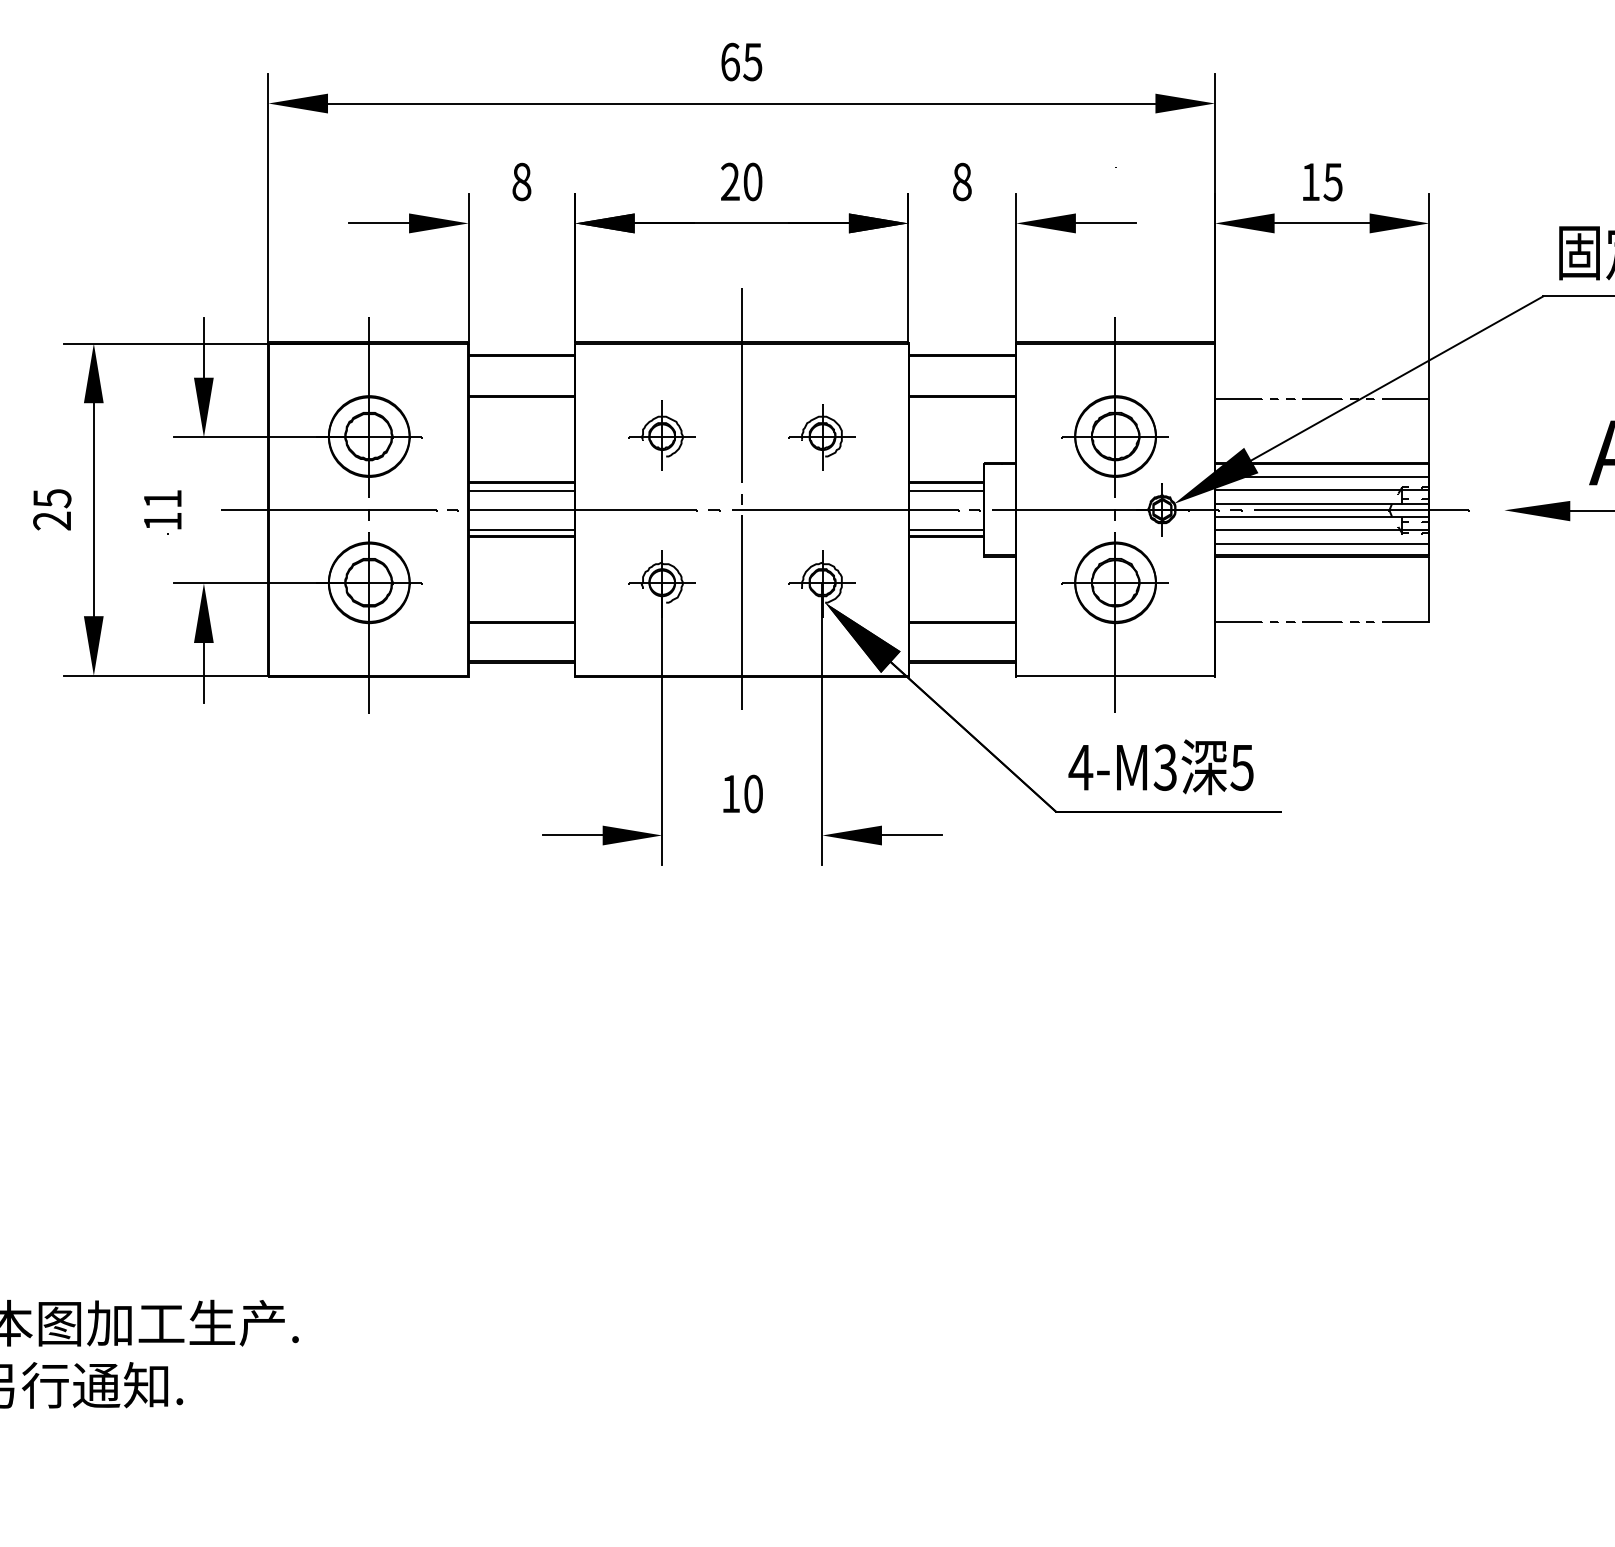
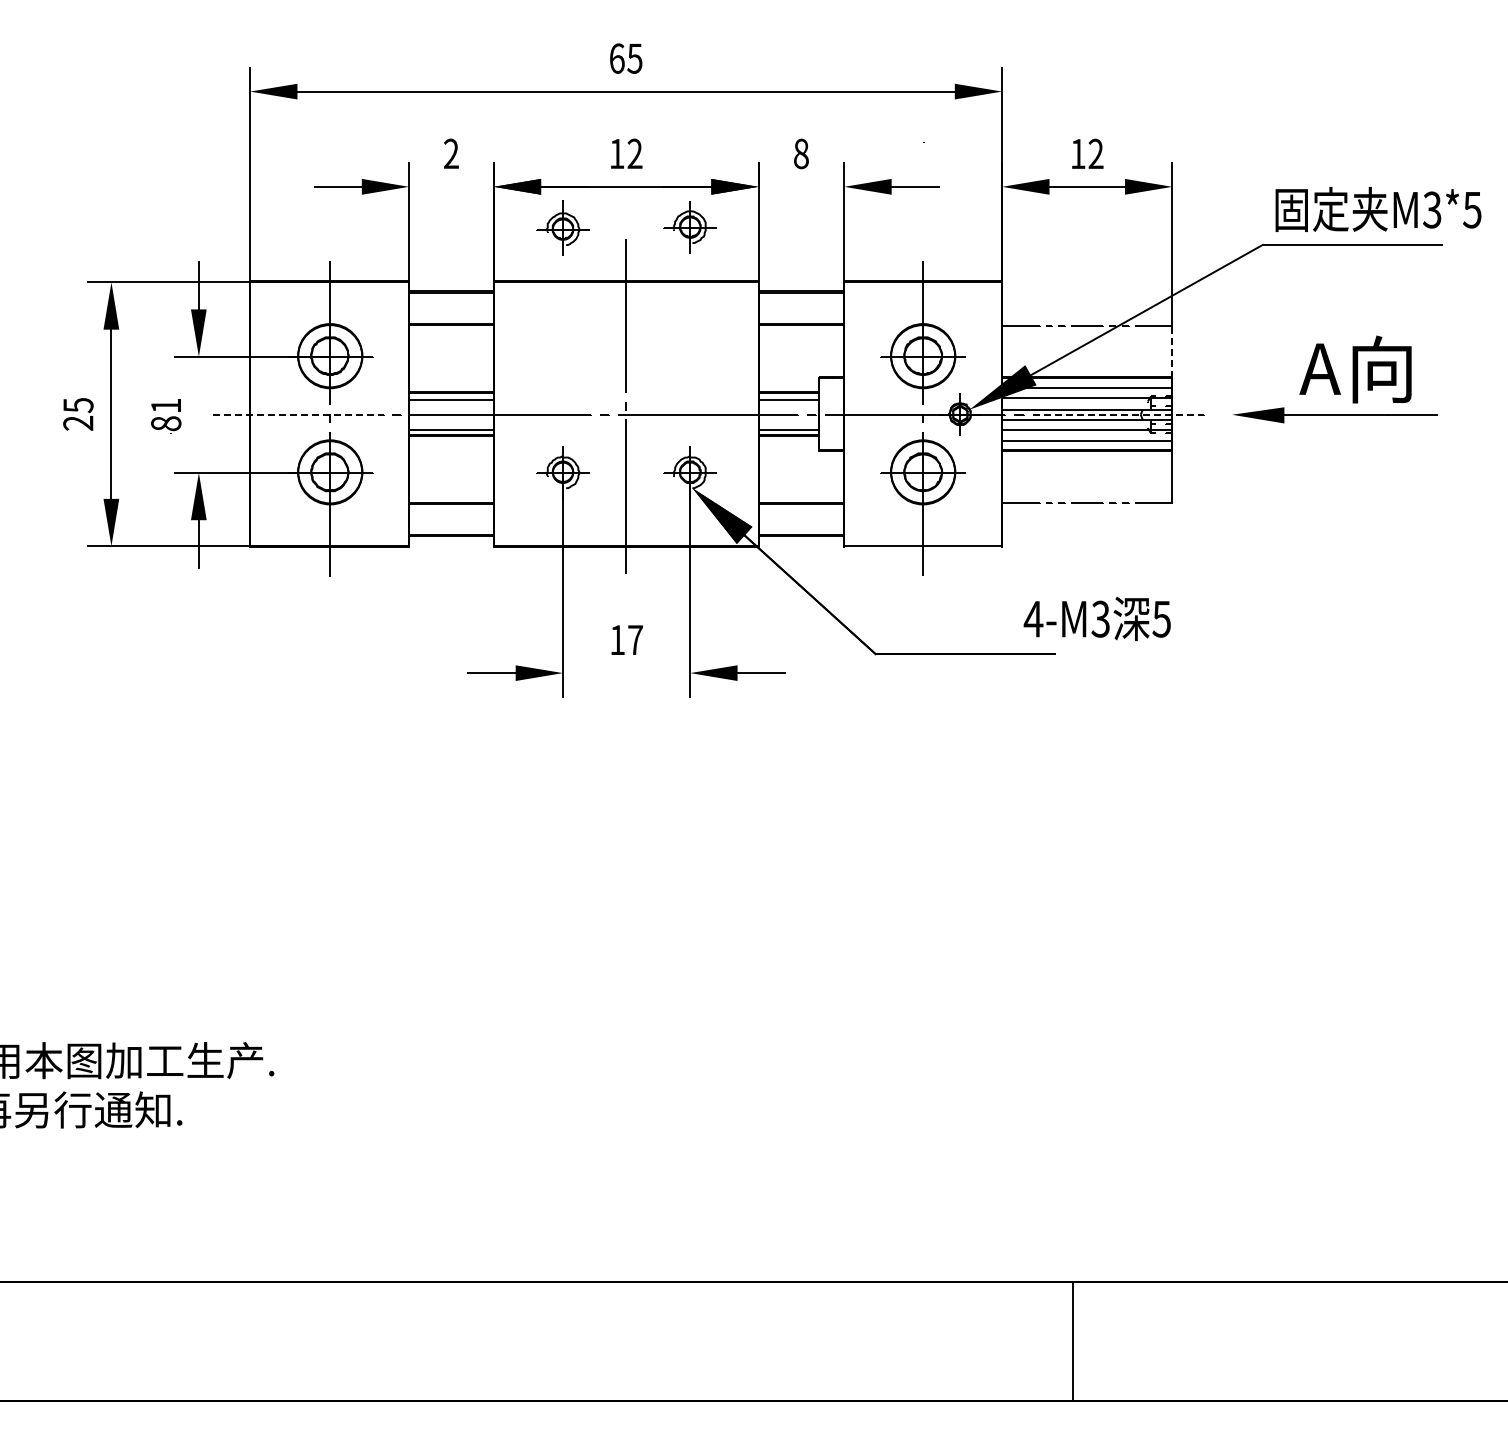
text: (521, 181) -> (451, 153), 8 -> 2
text: (740, 181) -> (625, 153), 20 -> 12
text: (1332, 181) -> (1095, 153), 15 -> 12
line: (1429, 431) -> (1172, 352), solid -> dashed
part: (661, 434) -> (562, 227), moved
part: (821, 436) -> (689, 227), moved
line: (329, 509) -> (298, 414), solid -> dashed
line: (1361, 509) -> (1118, 414), solid -> dashed
text: (163, 521) -> (166, 423), 11 -> 81
text: (1160, 766) -> (1096, 618), moved
text: (753, 793) -> (635, 639), 10 -> 17

